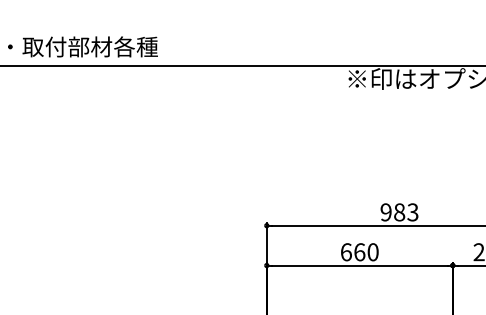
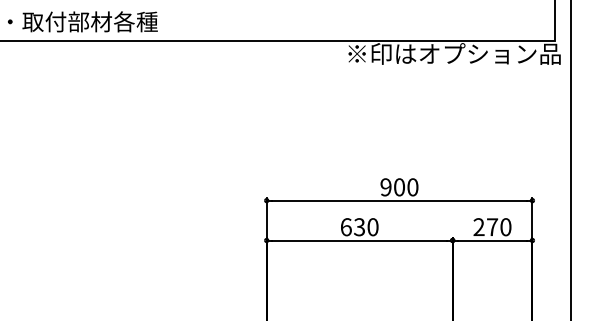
text: (406, 212) -> (406, 187), 983 -> 900
text: (359, 252) -> (359, 227), 660 -> 630

